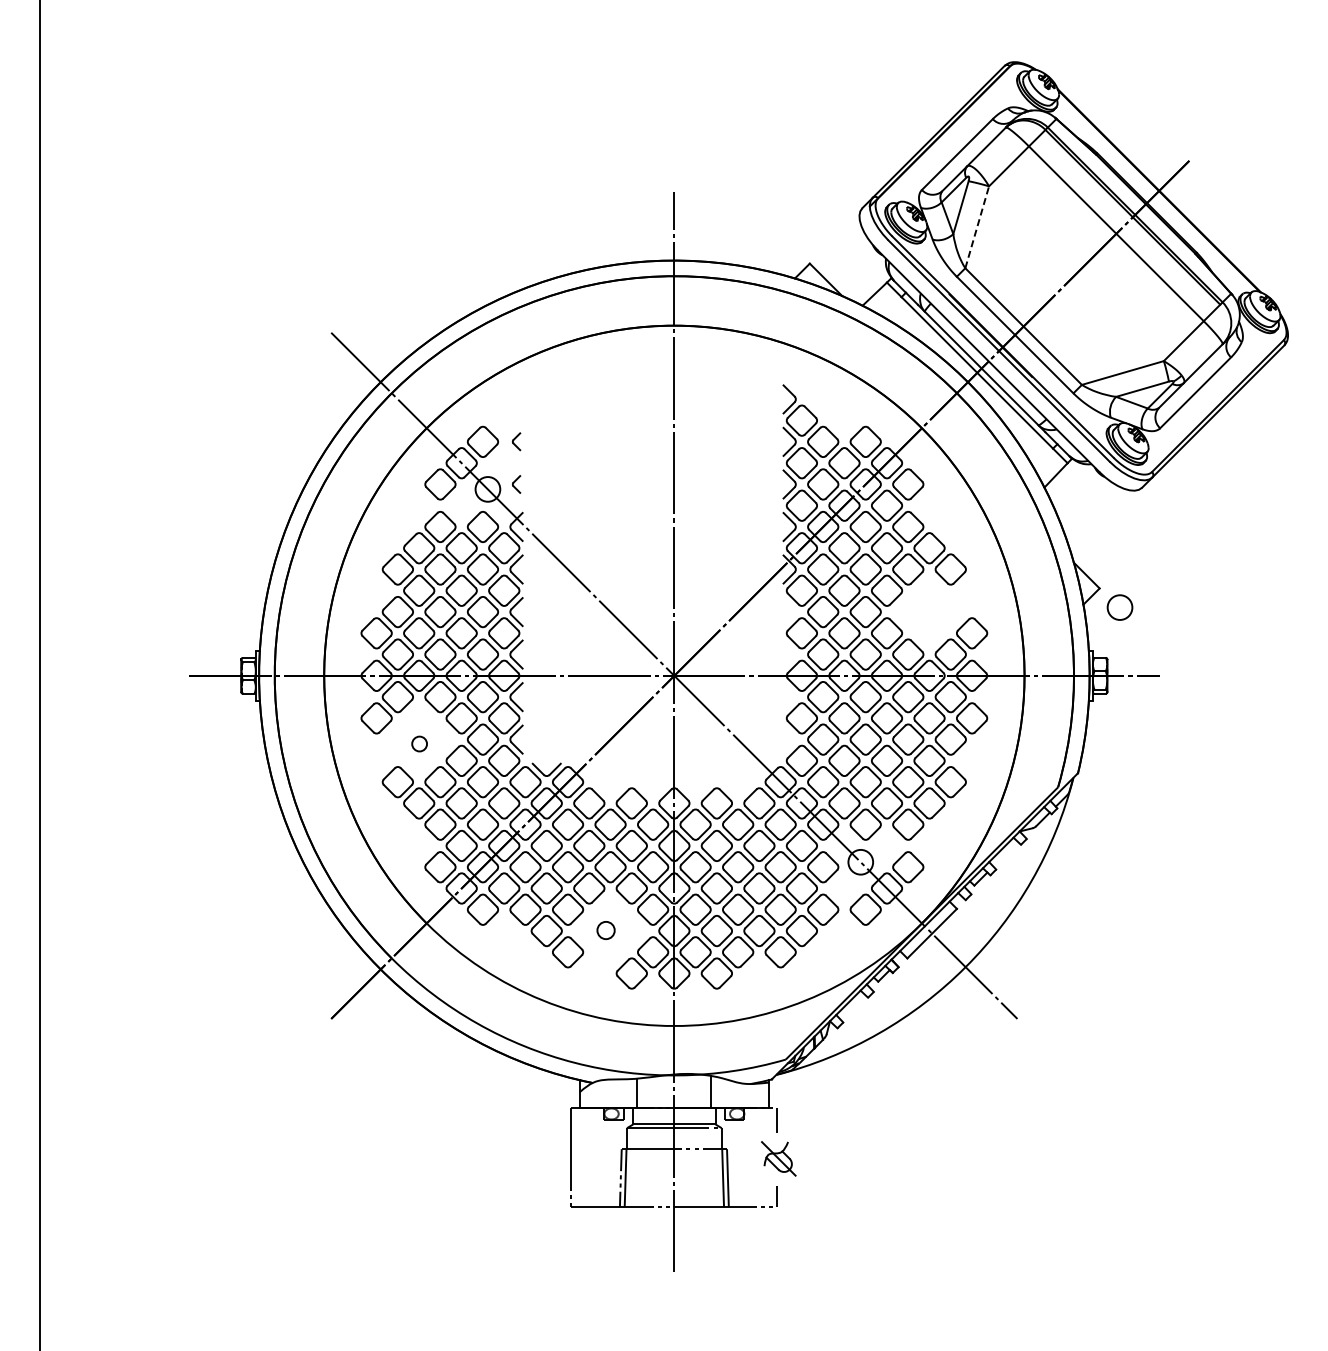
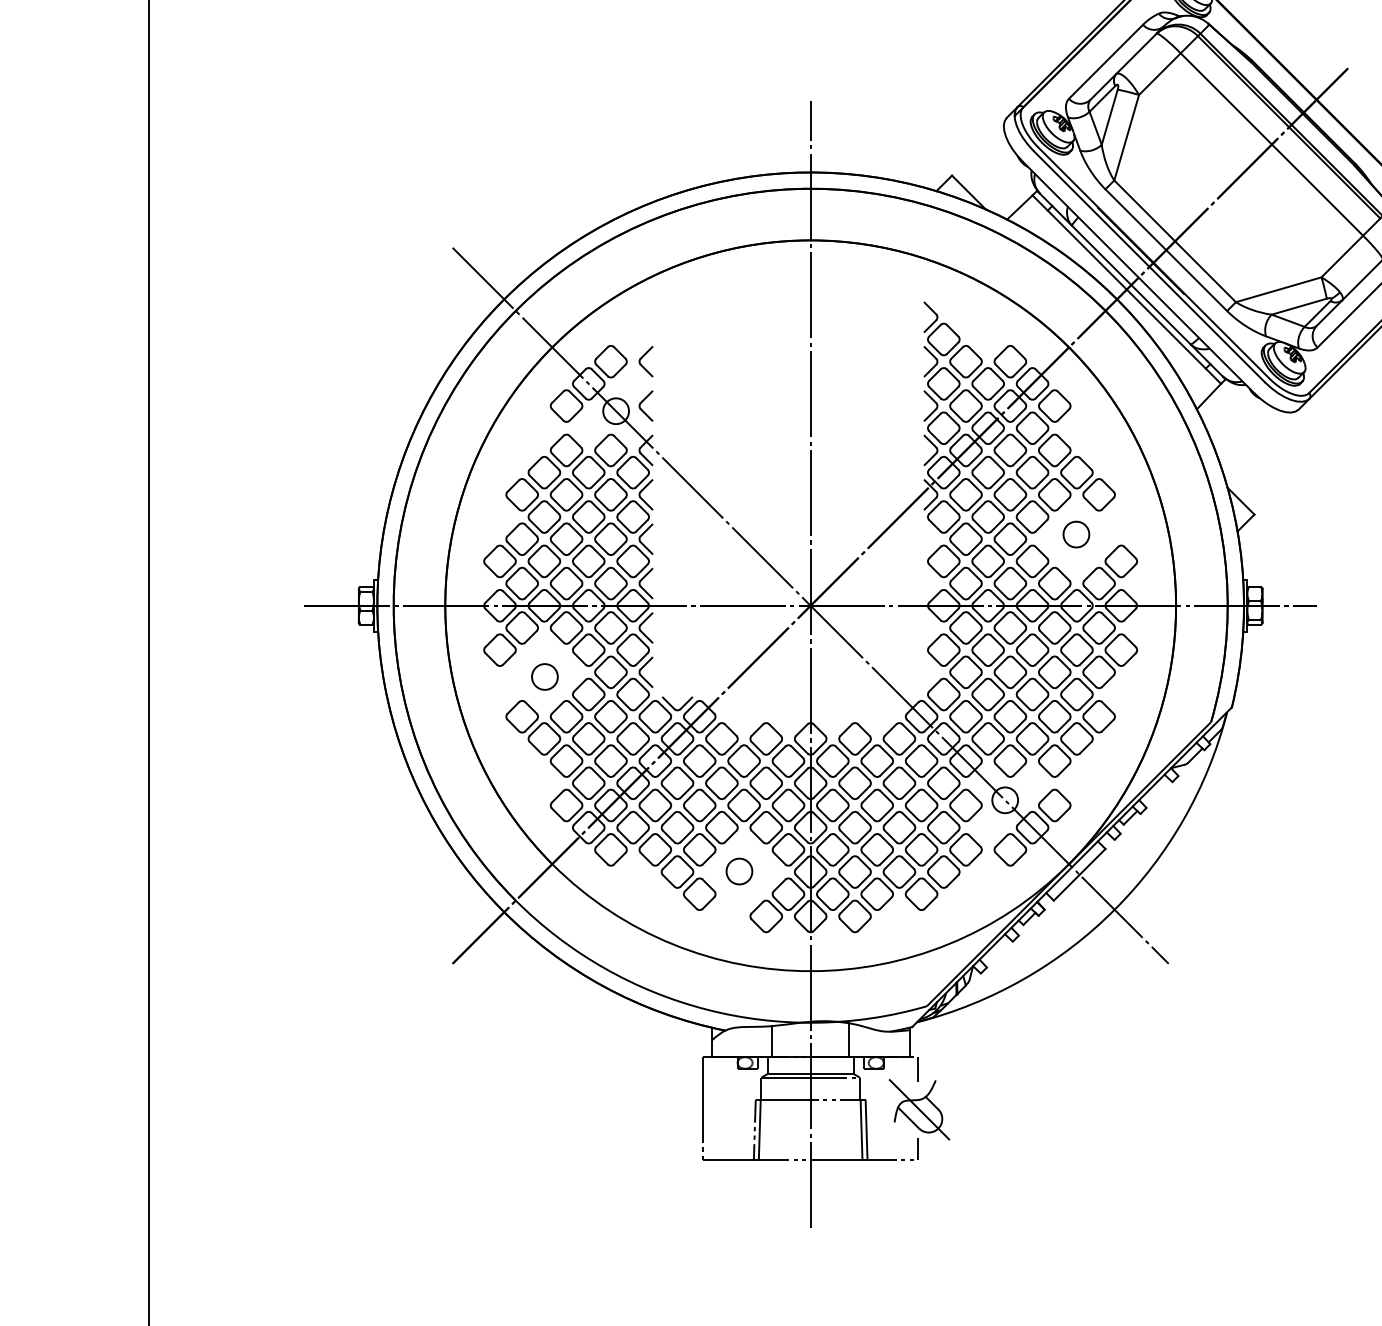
line: (977, 227) -> (1126, 137), dashed -> solid
part: (516, 441) -> (645, 361), size x1.67
part: (516, 484) -> (645, 406), size x1.67
circle: (1119, 607) -> (1075, 534), moved
circle: (419, 743) -> (544, 676), size x1.67
circle: (605, 930) -> (738, 871), size x1.43
part: (778, 1158) -> (919, 1109), size x1.67

